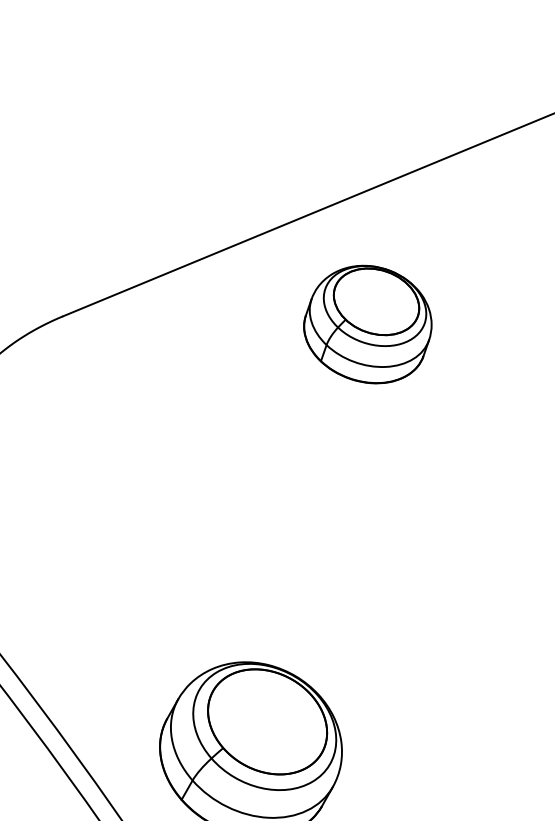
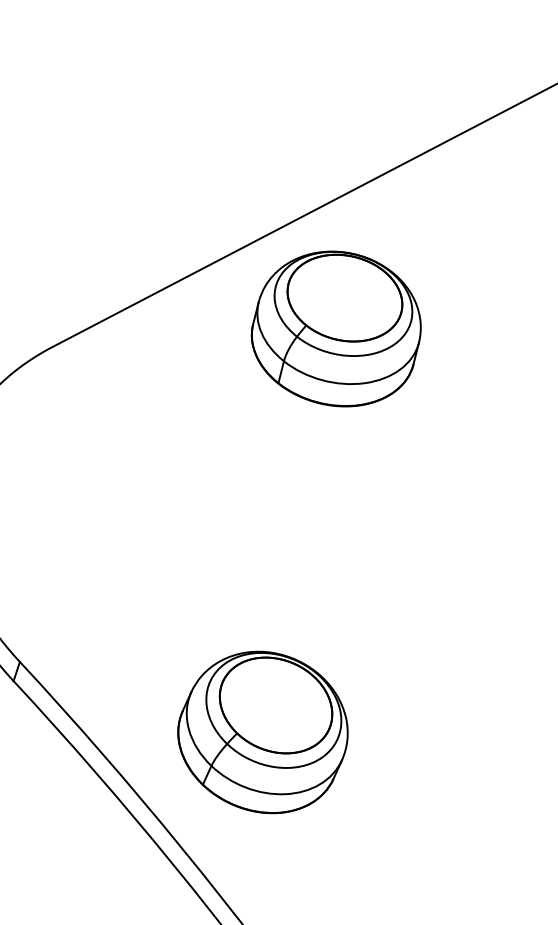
part: (367, 323) -> (335, 328), size x1.43

